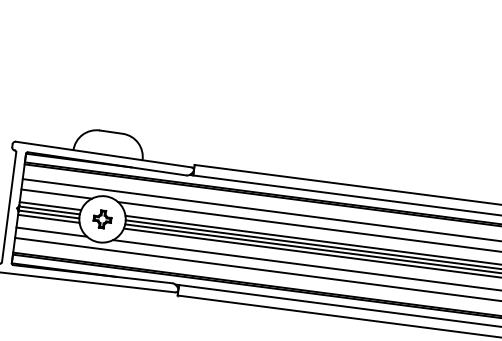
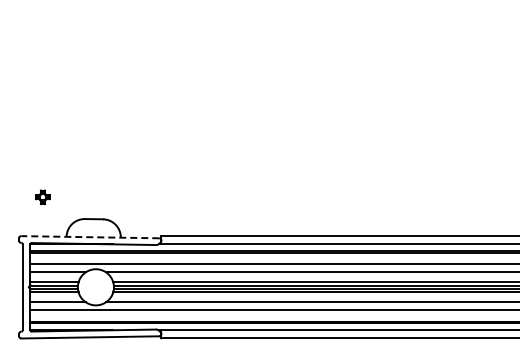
line: (103, 154) -> (90, 237), solid -> dashed
part: (101, 219) -> (42, 197), moved

